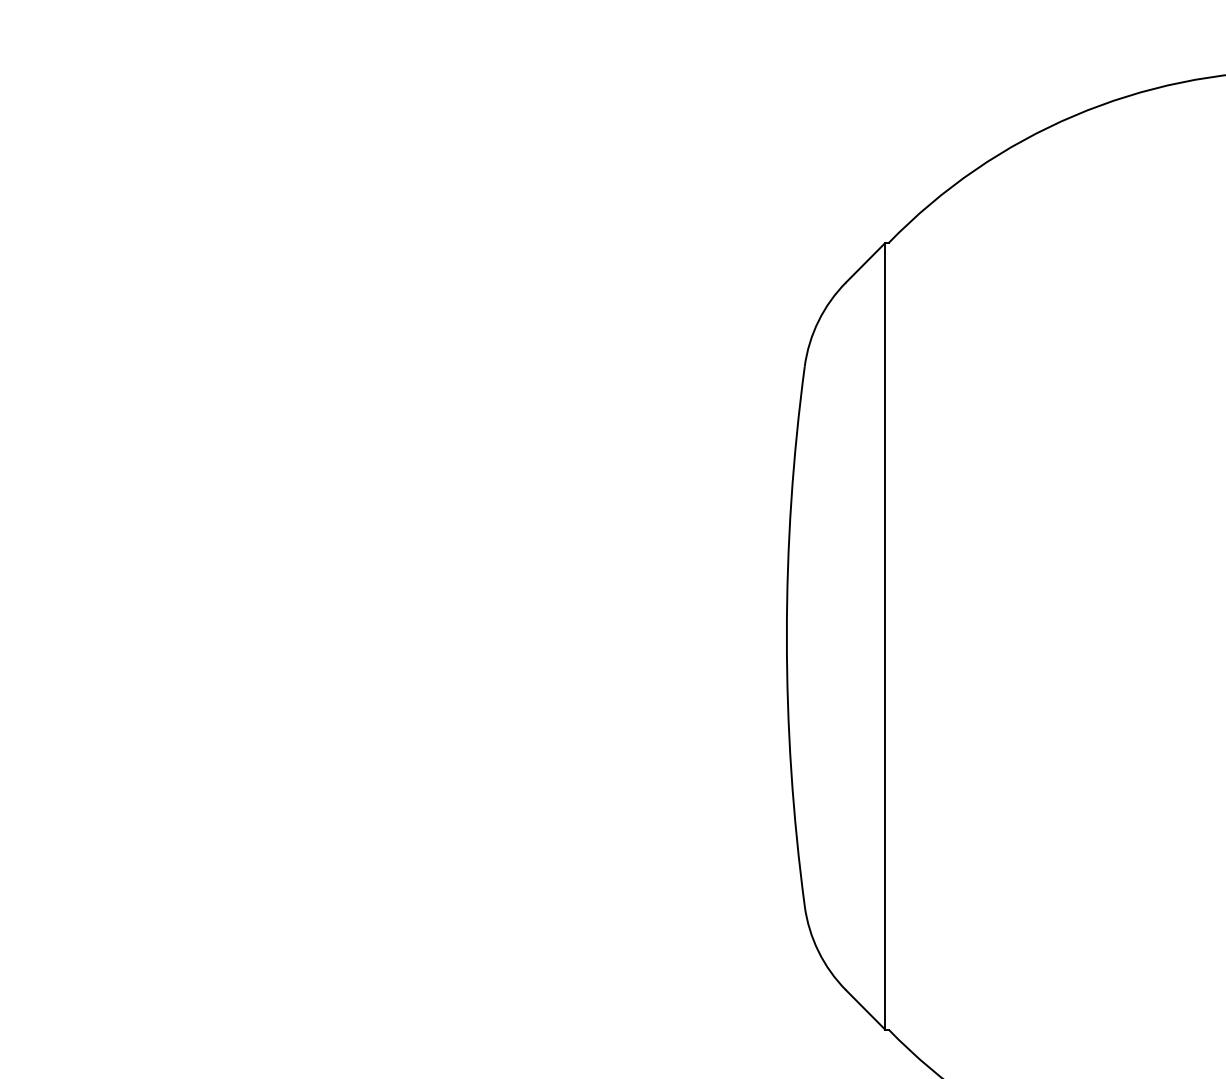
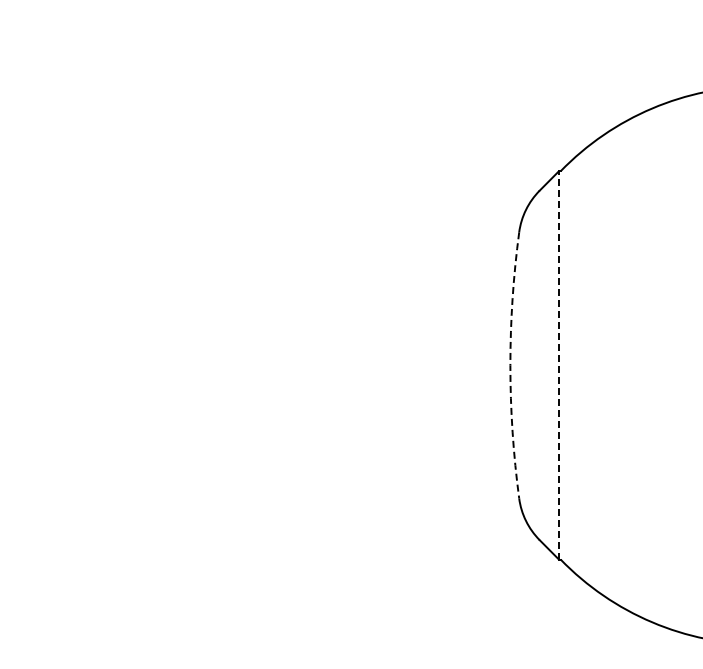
line: (884, 634) -> (558, 364), solid -> dashed
arc: (787, 636) -> (510, 365), solid -> dashed

